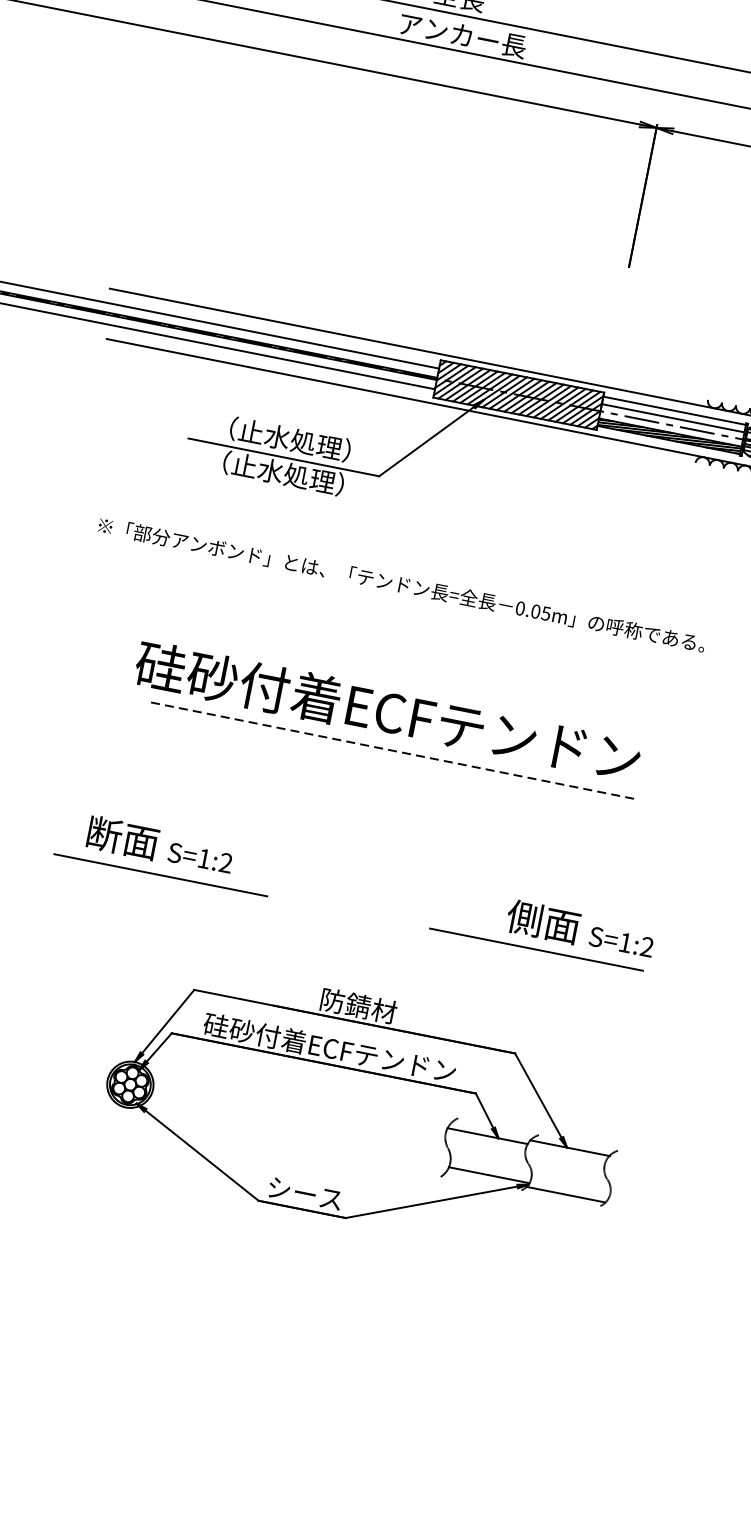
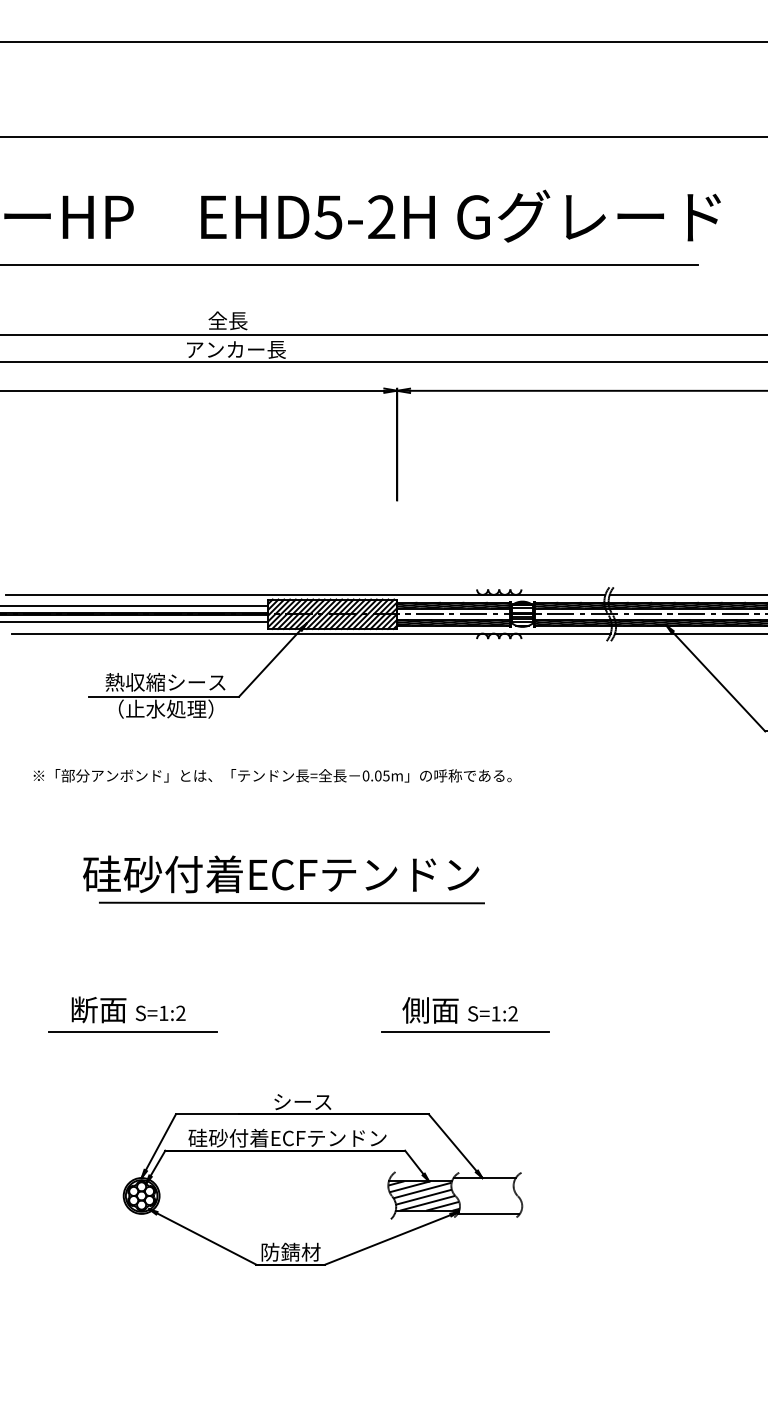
hatch: (674, 414) -> (453, 605), added
text: (289, 438) -> (165, 681), （止水処理） -> 熱収縮シース
line: (395, 751) -> (292, 903), dashed -> solid
line: (536, 948) -> (465, 1031), moved
text: (358, 1005) -> (302, 1101), 防錆材 -> シース
hatch: (487, 1154) -> (423, 1195), added
text: (305, 1192) -> (290, 1251), シース -> 防錆材

